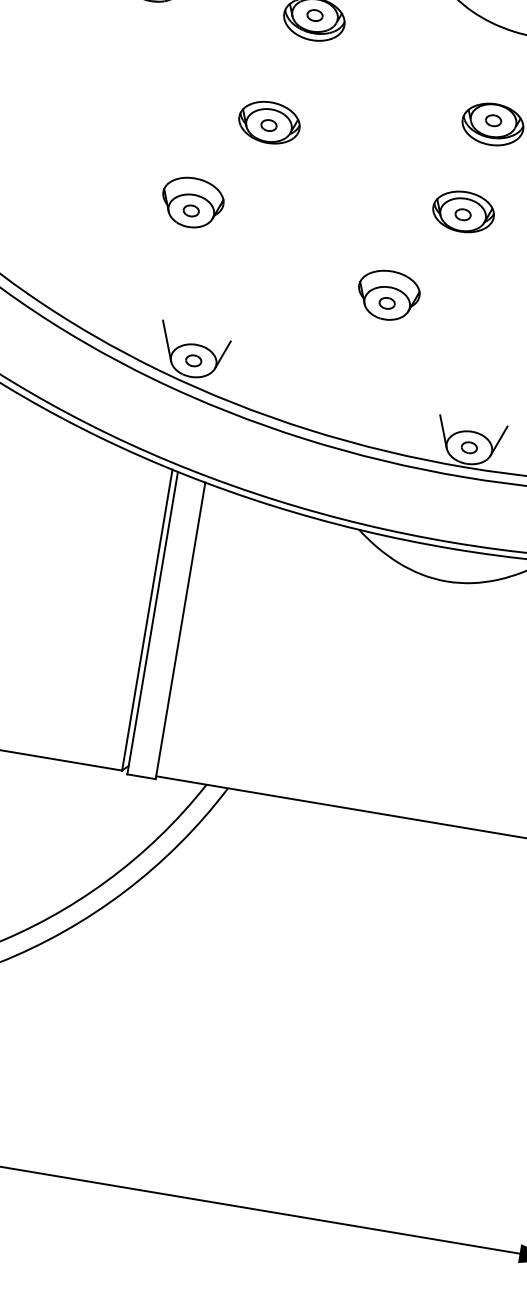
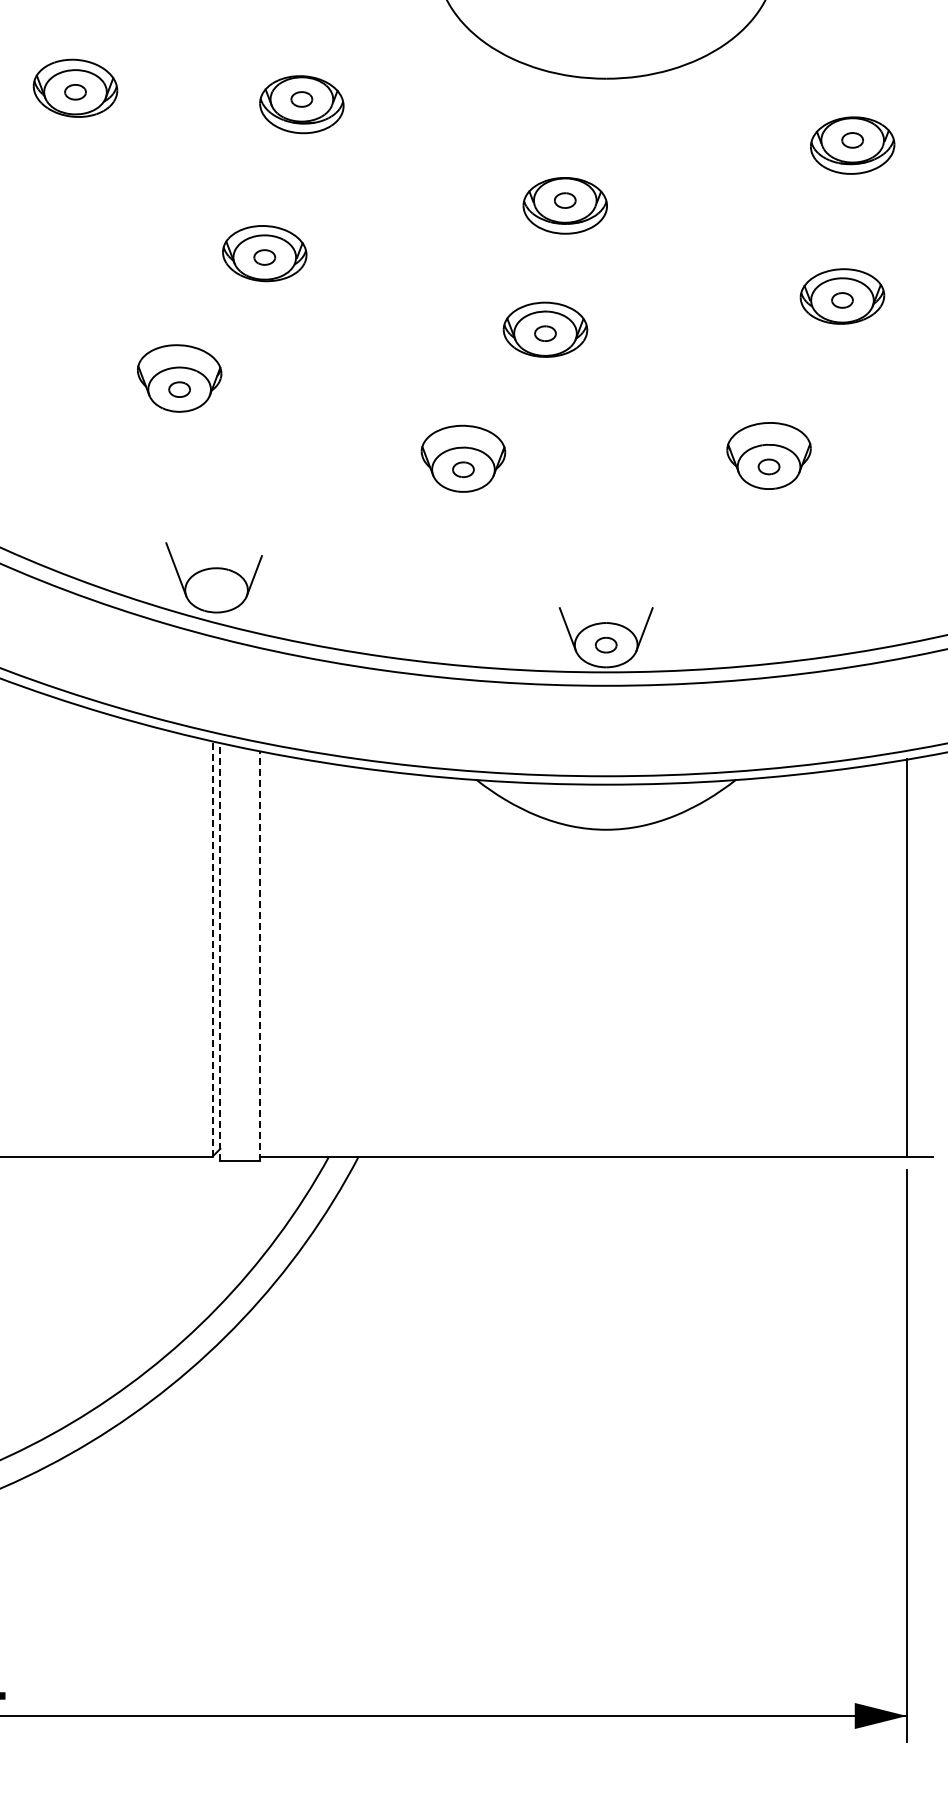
part: (193, 360) -> (216, 590), removed
line: (147, 619) -> (212, 948), solid -> dashed
line: (152, 622) -> (220, 951), solid -> dashed
line: (180, 630) -> (259, 955), solid -> dashed

